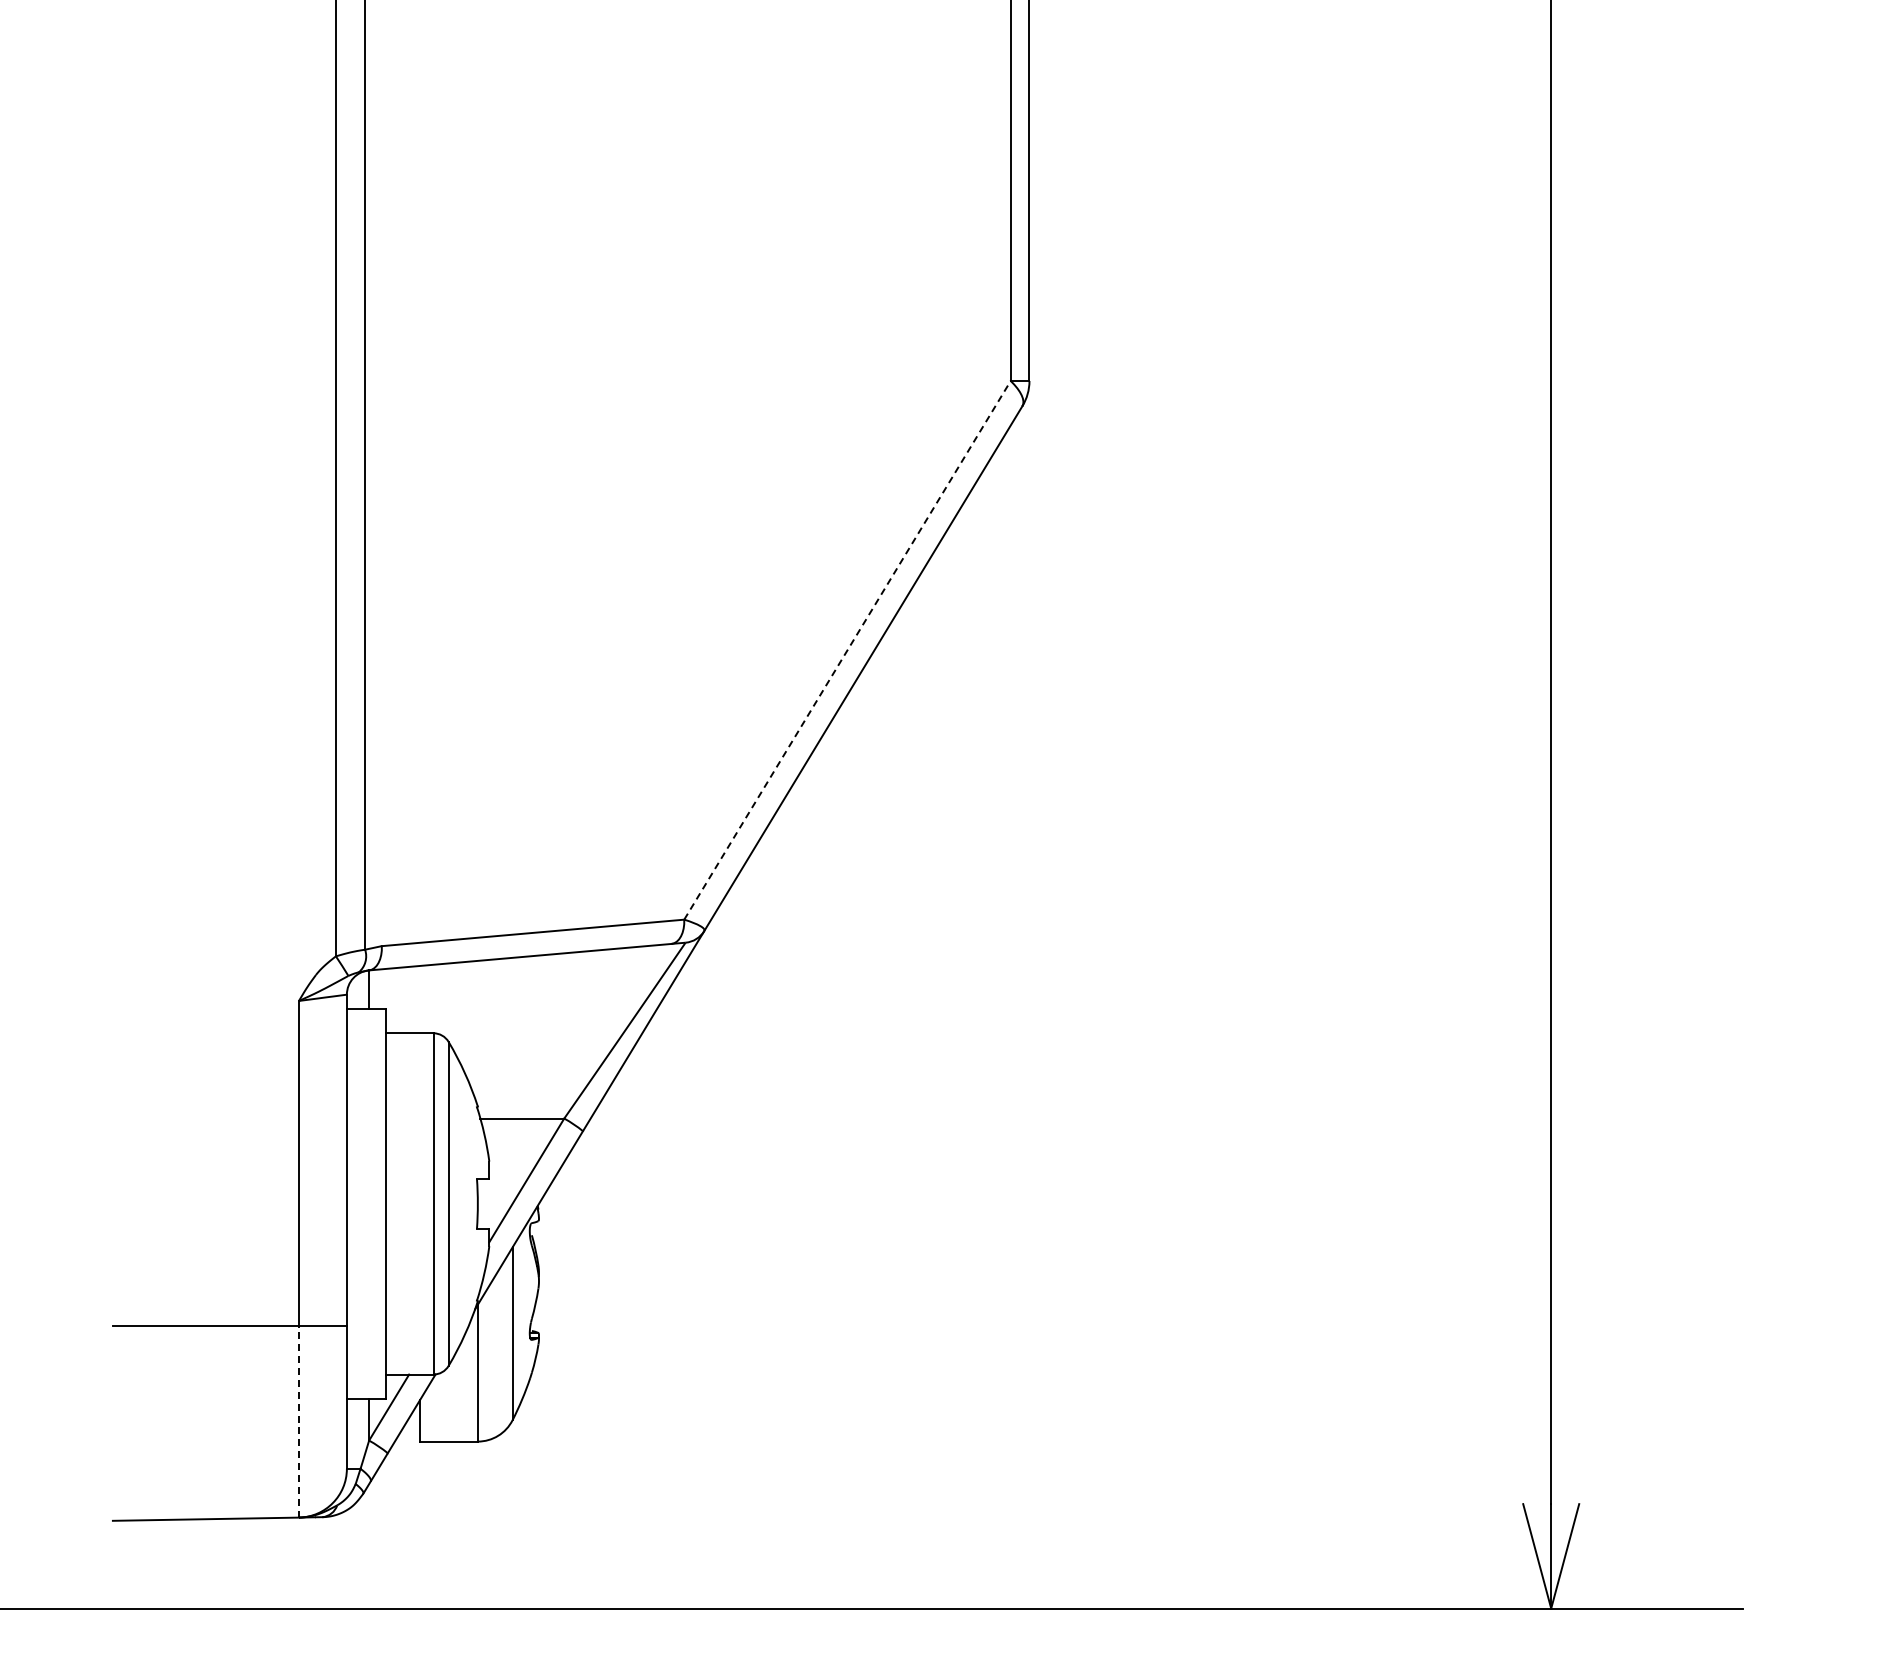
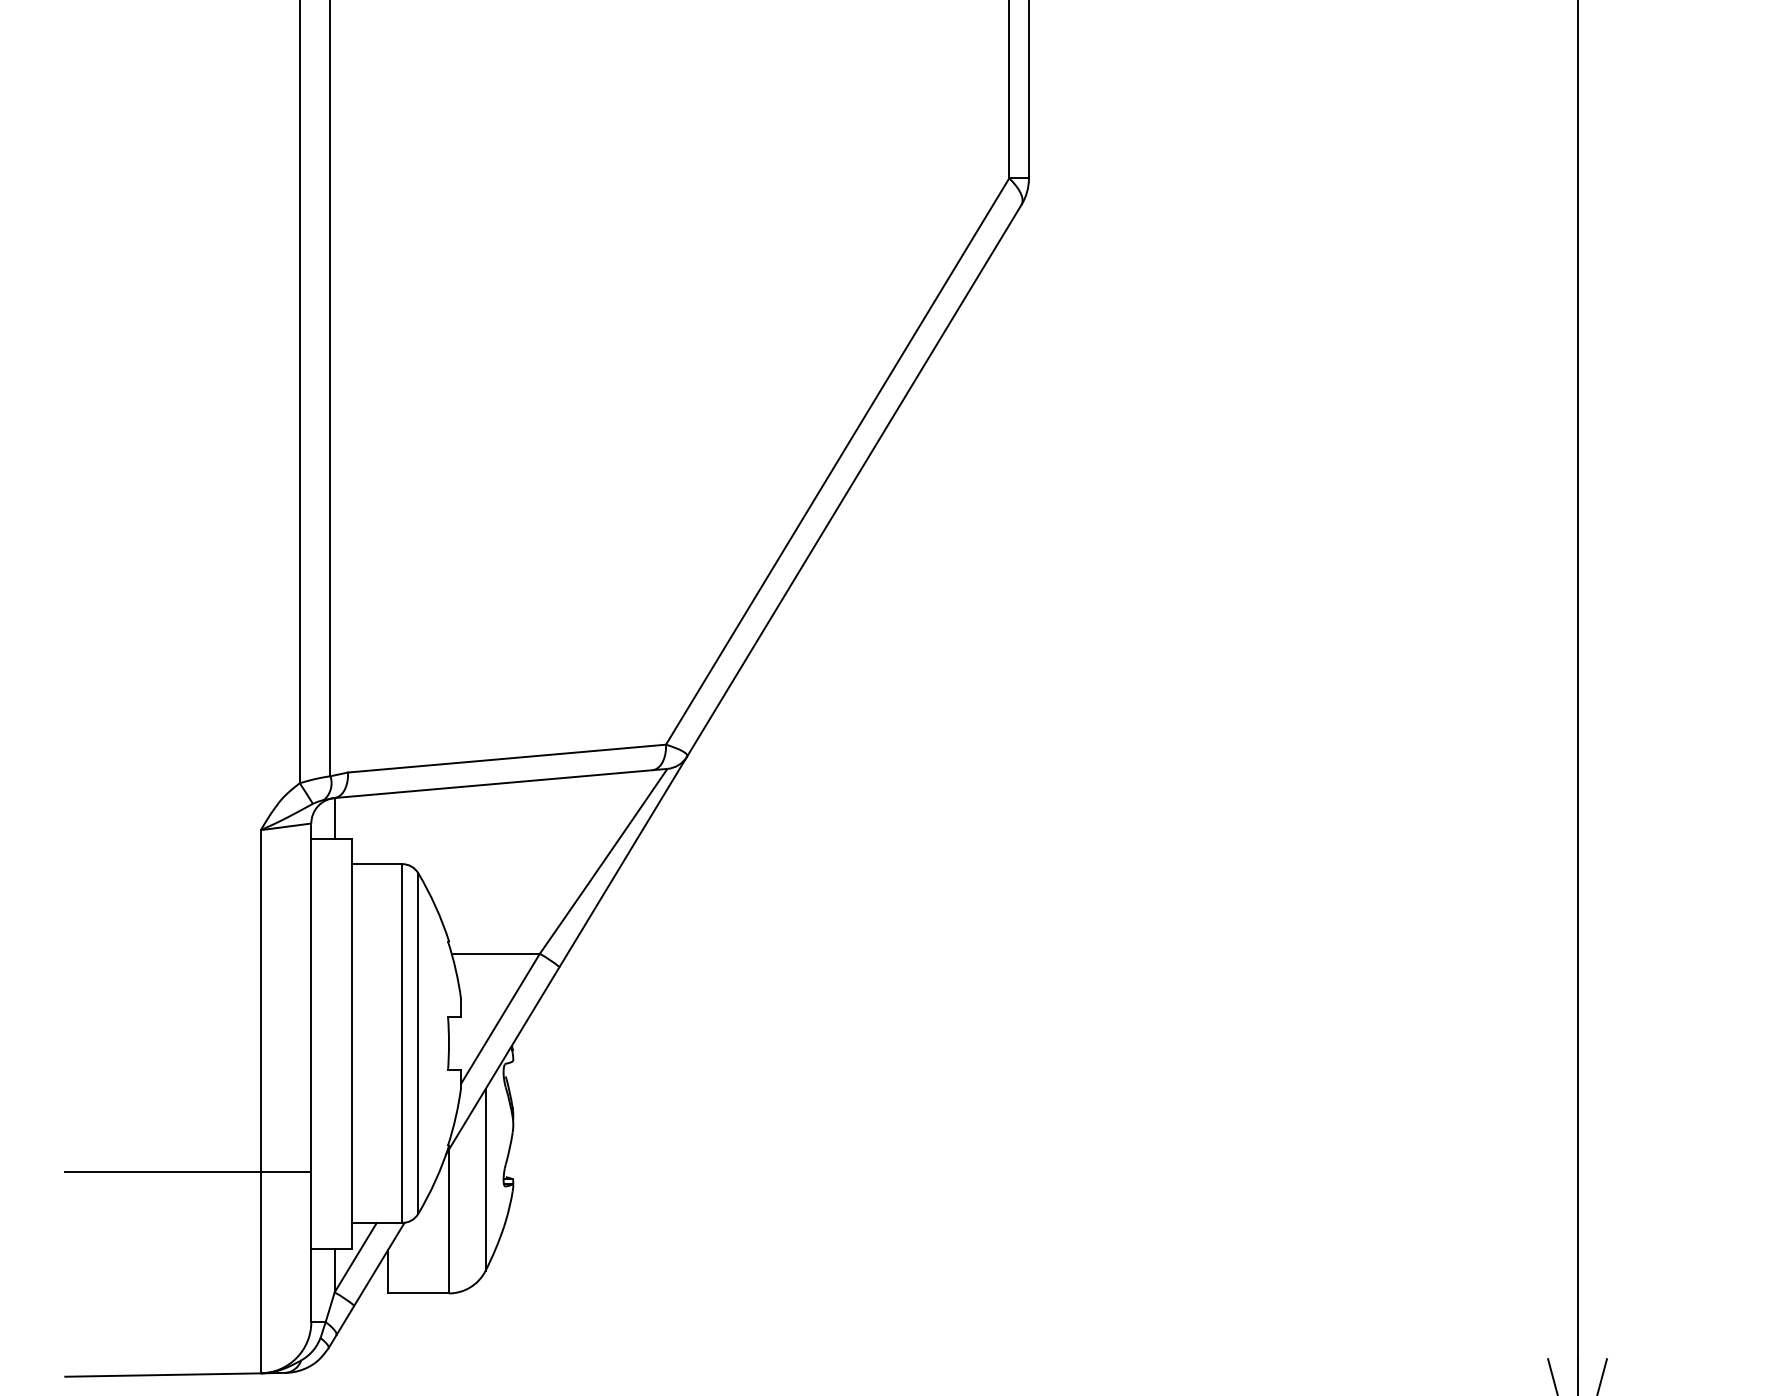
line: (847, 650) -> (837, 461), dashed -> solid
line: (298, 1421) -> (260, 1272), dashed -> solid

